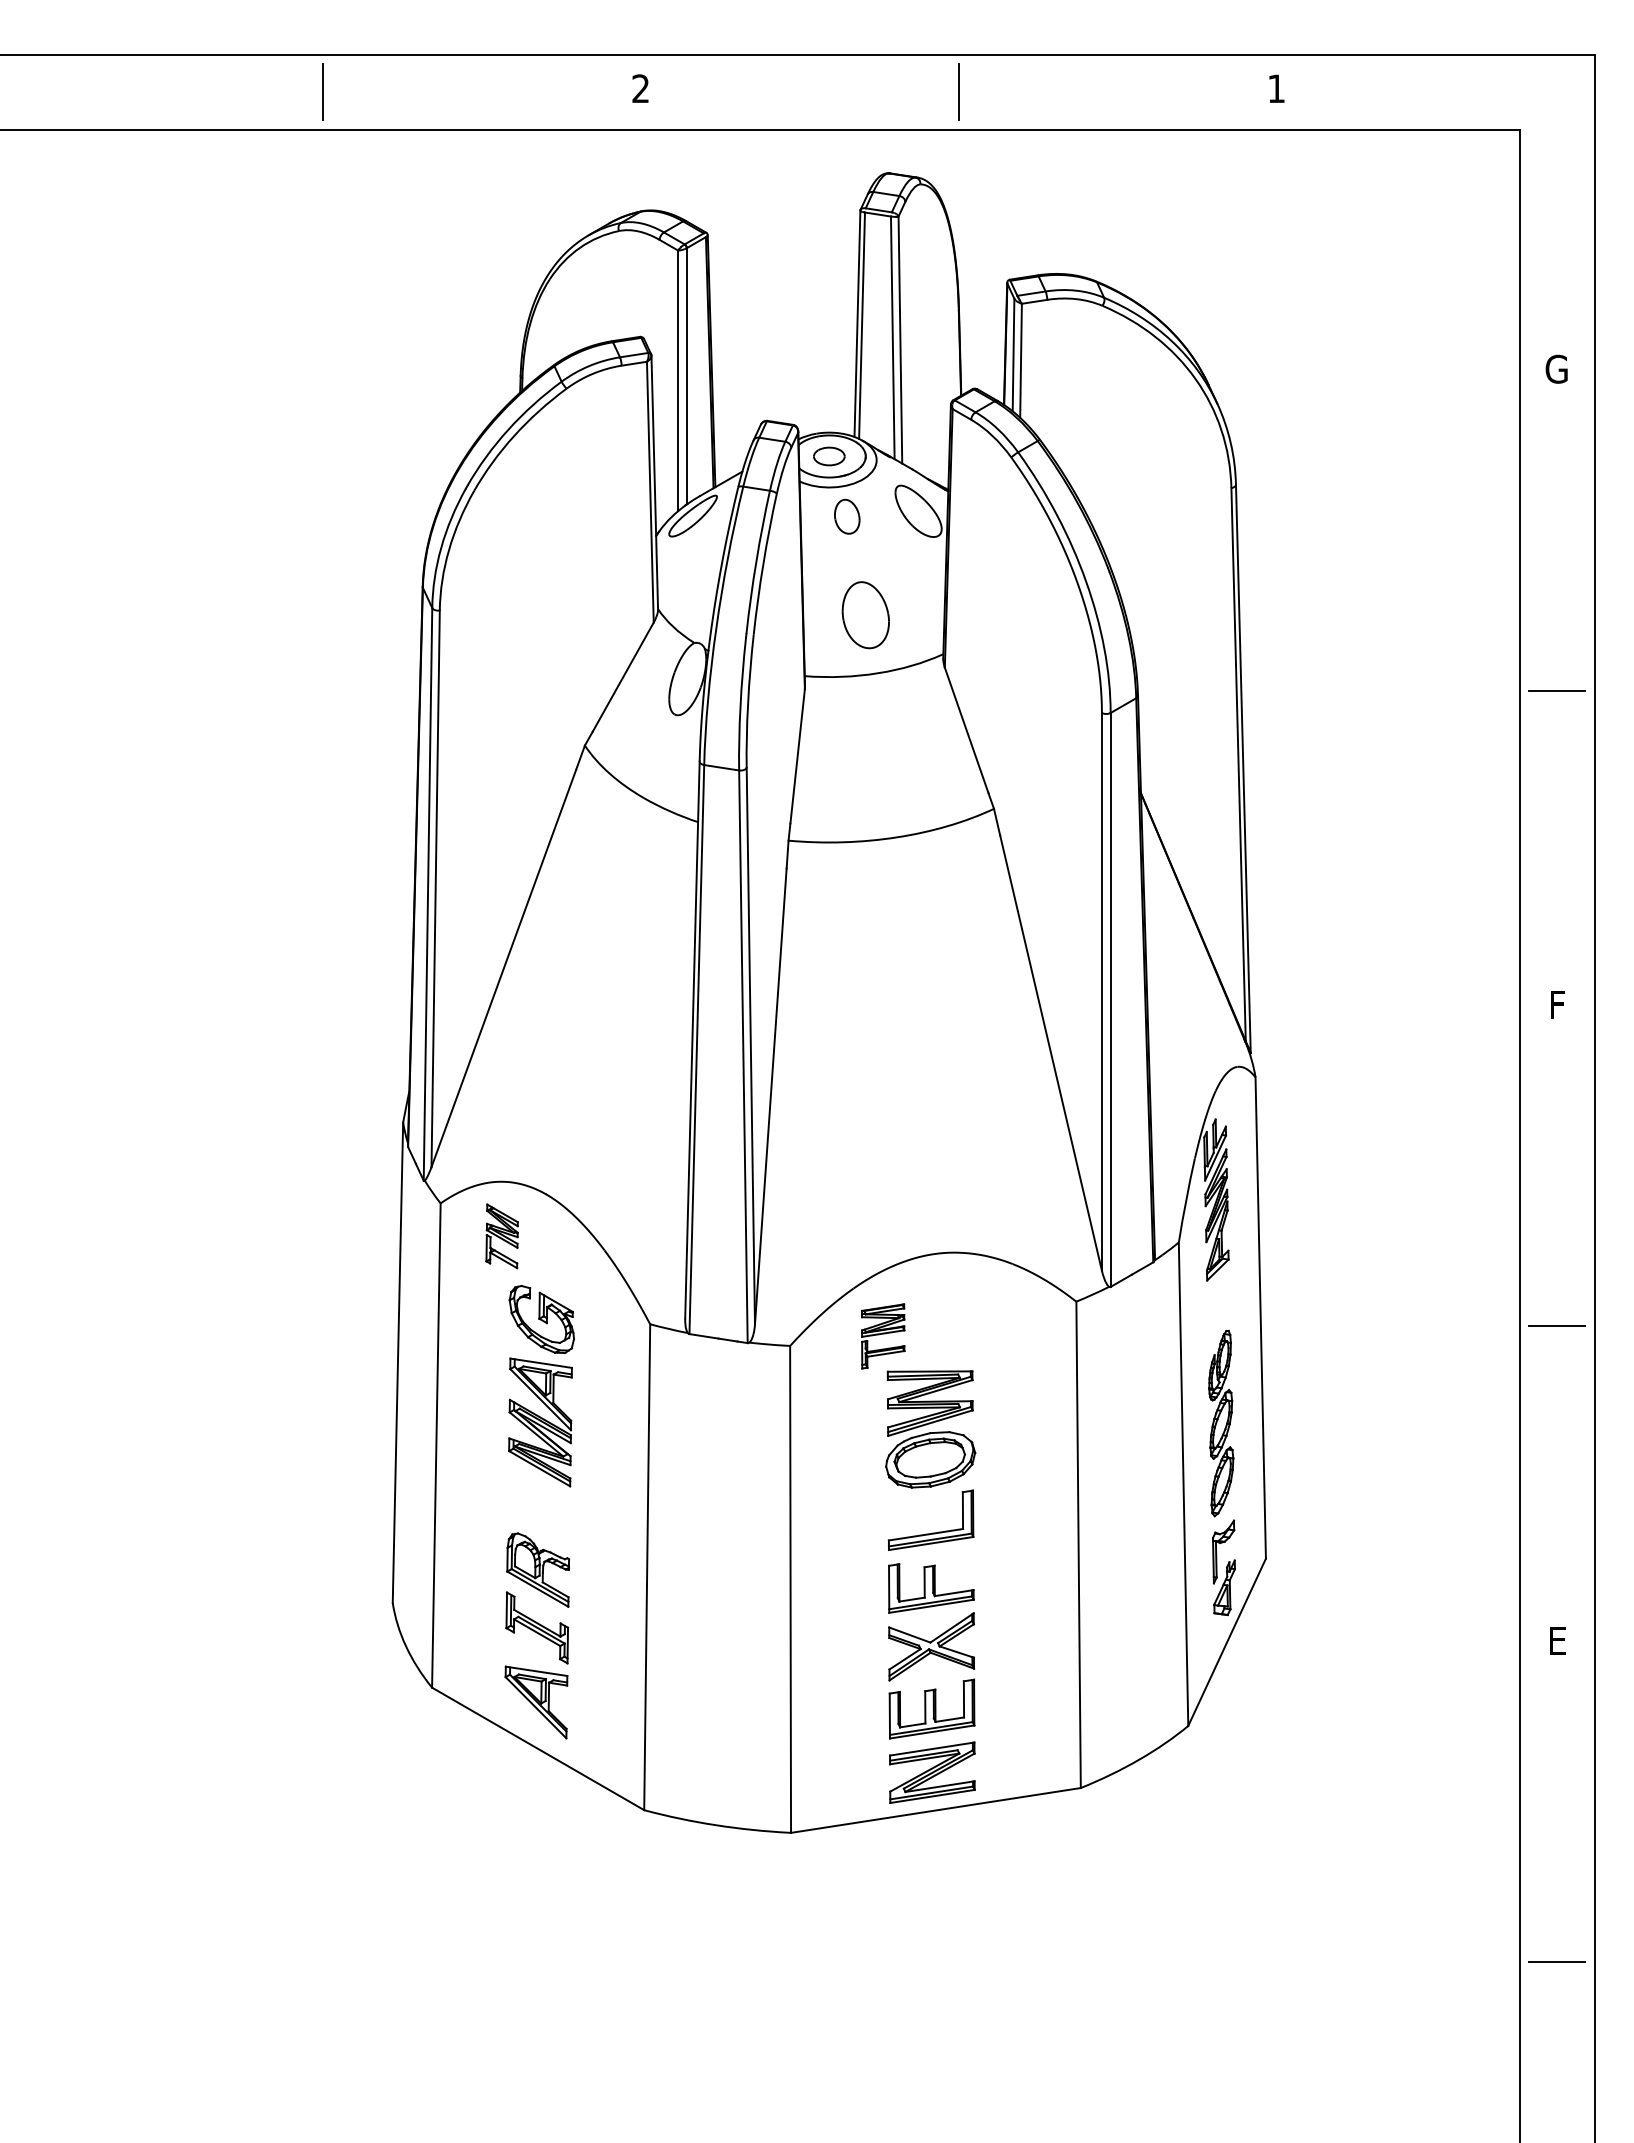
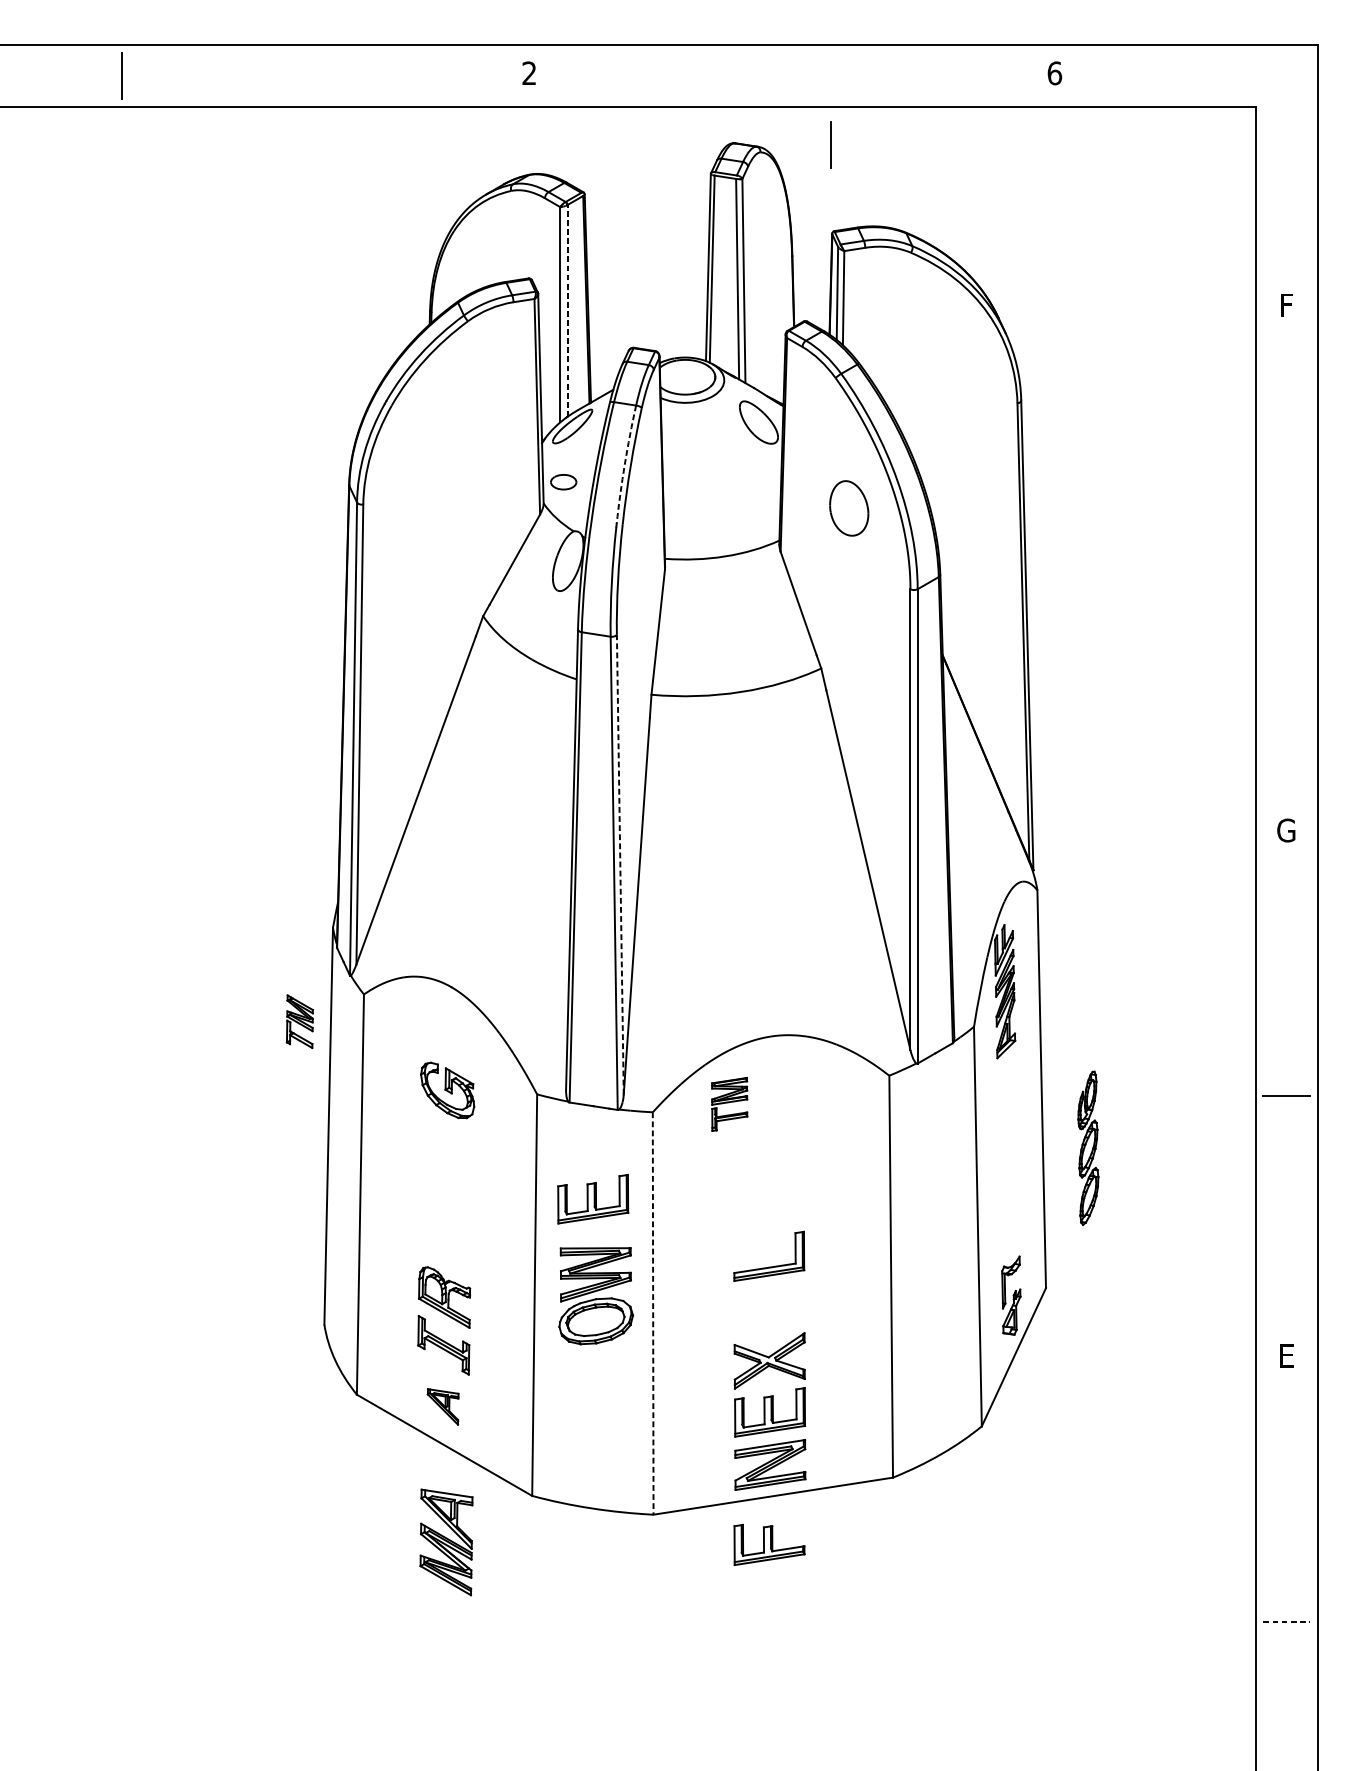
text: (1276, 88) -> (1054, 73), 1 -> 6
line: (322, 91) -> (121, 75), moved
line: (958, 91) -> (830, 144), moved
text: (1556, 368) -> (1286, 304), G -> F
line: (686, 375) -> (567, 310), solid -> dashed
part: (829, 456) -> (563, 482), moved
part: (847, 516) -> (700, 426), removed
arc: (756, 562) -> (625, 464), solid -> dashed
part: (865, 615) -> (848, 508), moved
line: (1557, 690) -> (1286, 570), removed
text: (1556, 1004) -> (1286, 830), F -> G
line: (750, 1045) -> (620, 864), solid -> dashed
part: (501, 1236) -> (299, 1021), moved
part: (540, 1422) -> (446, 1542), moved
part: (1221, 1423) -> (1088, 1148), moved
part: (930, 1429) -> (596, 1296), moved
part: (717, 1450) -> (592, 1198), added
part: (931, 1588) -> (769, 1544), moved
line: (790, 1589) -> (653, 1313), solid -> dashed
part: (536, 1702) -> (443, 1406), size x0.6
line: (1557, 1962) -> (1286, 1621), solid -> dashed

